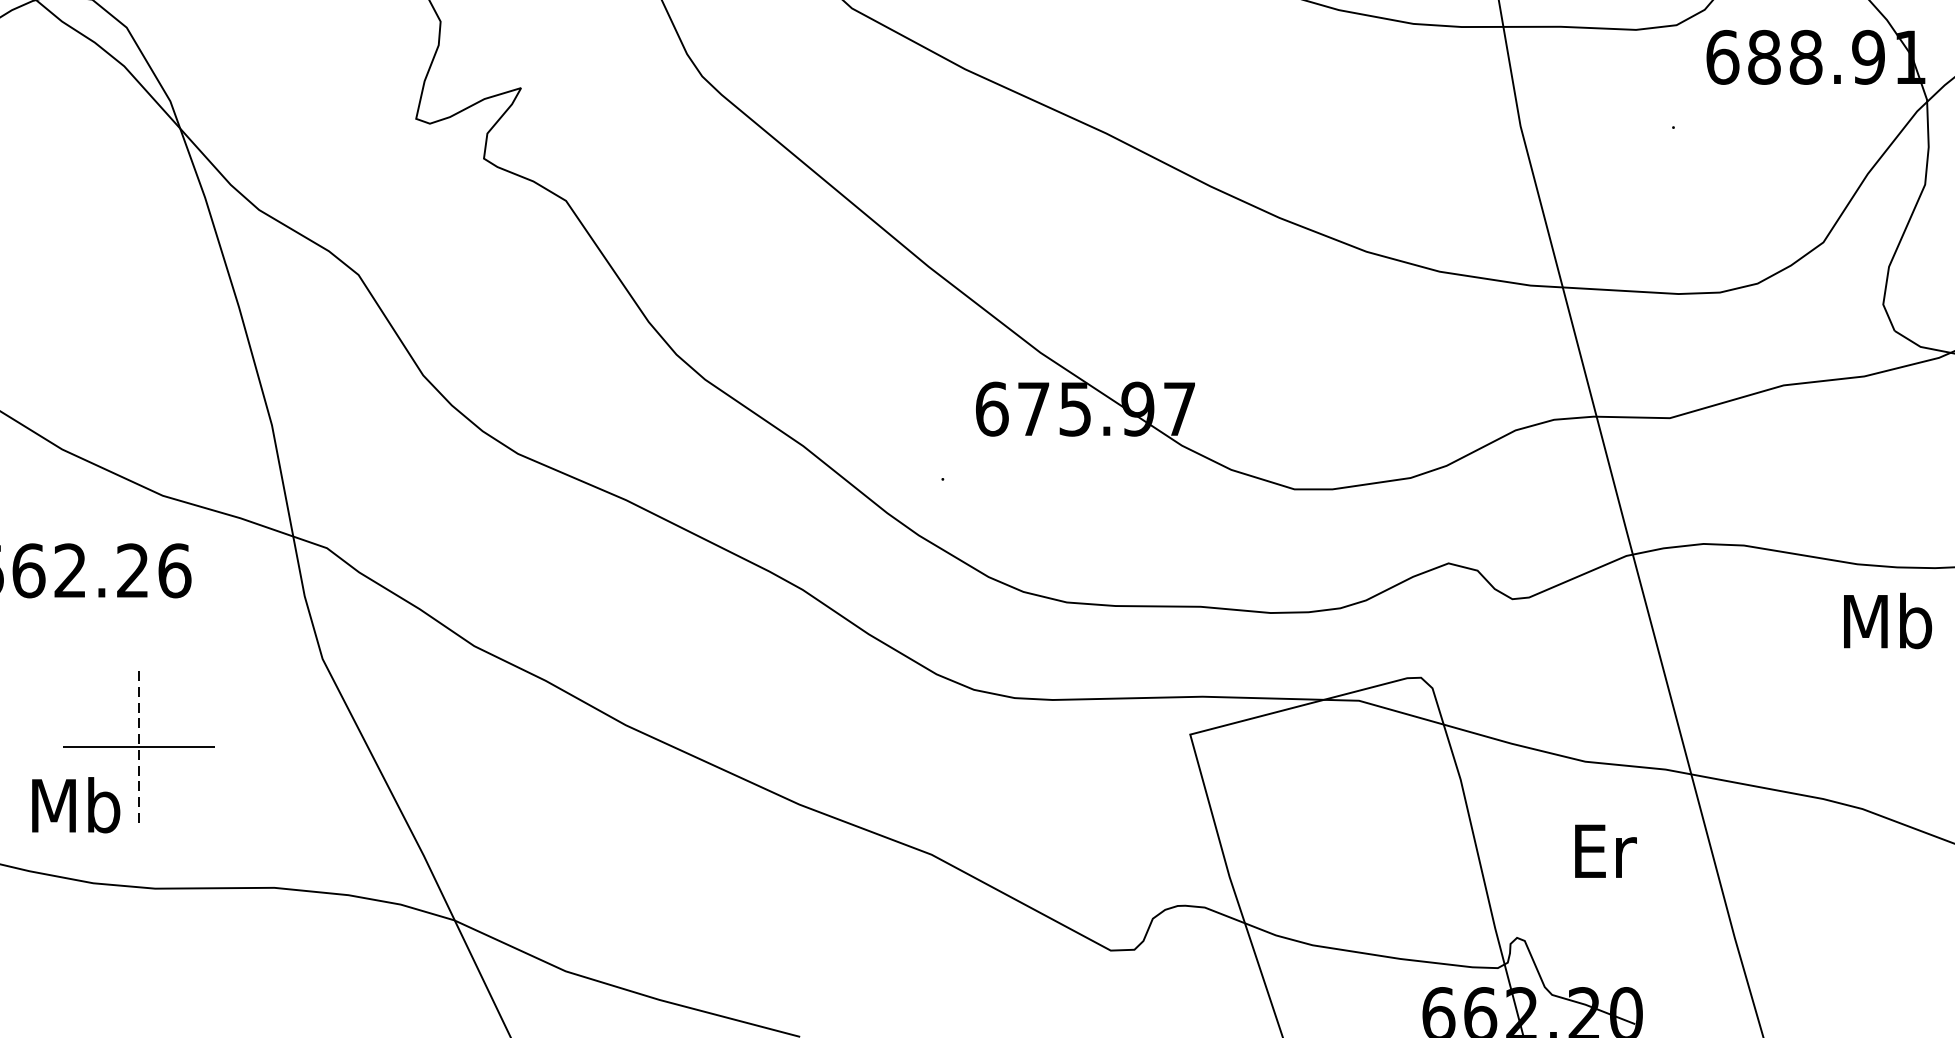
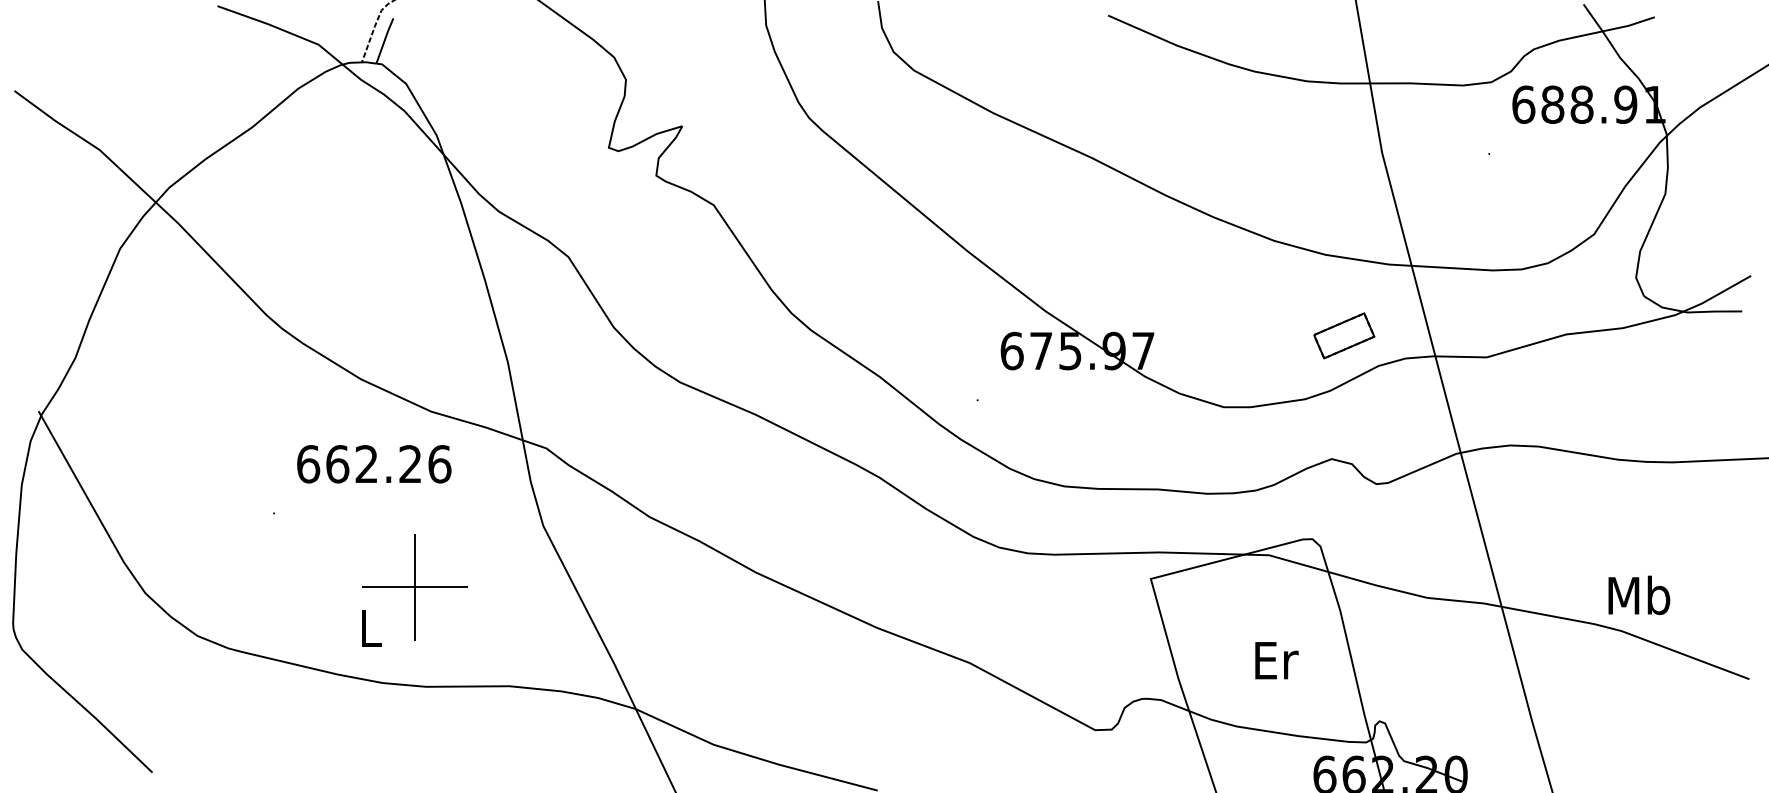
part: (1466, 386) -> (1344, 335), added
text: (1888, 621) -> (1639, 595), moved
line: (138, 745) -> (414, 586), dashed -> solid
text: (75, 805) -> (370, 628), Mb -> L
text: (1605, 851) -> (1276, 660), moved

